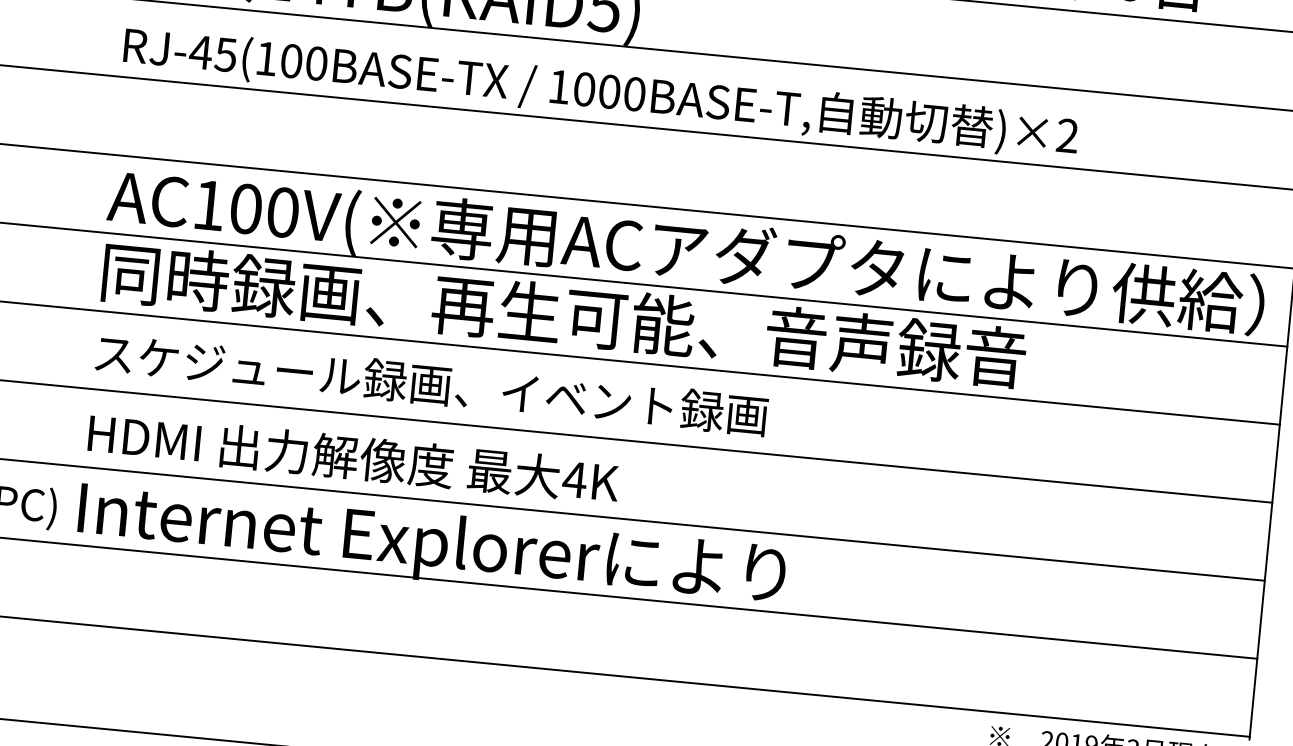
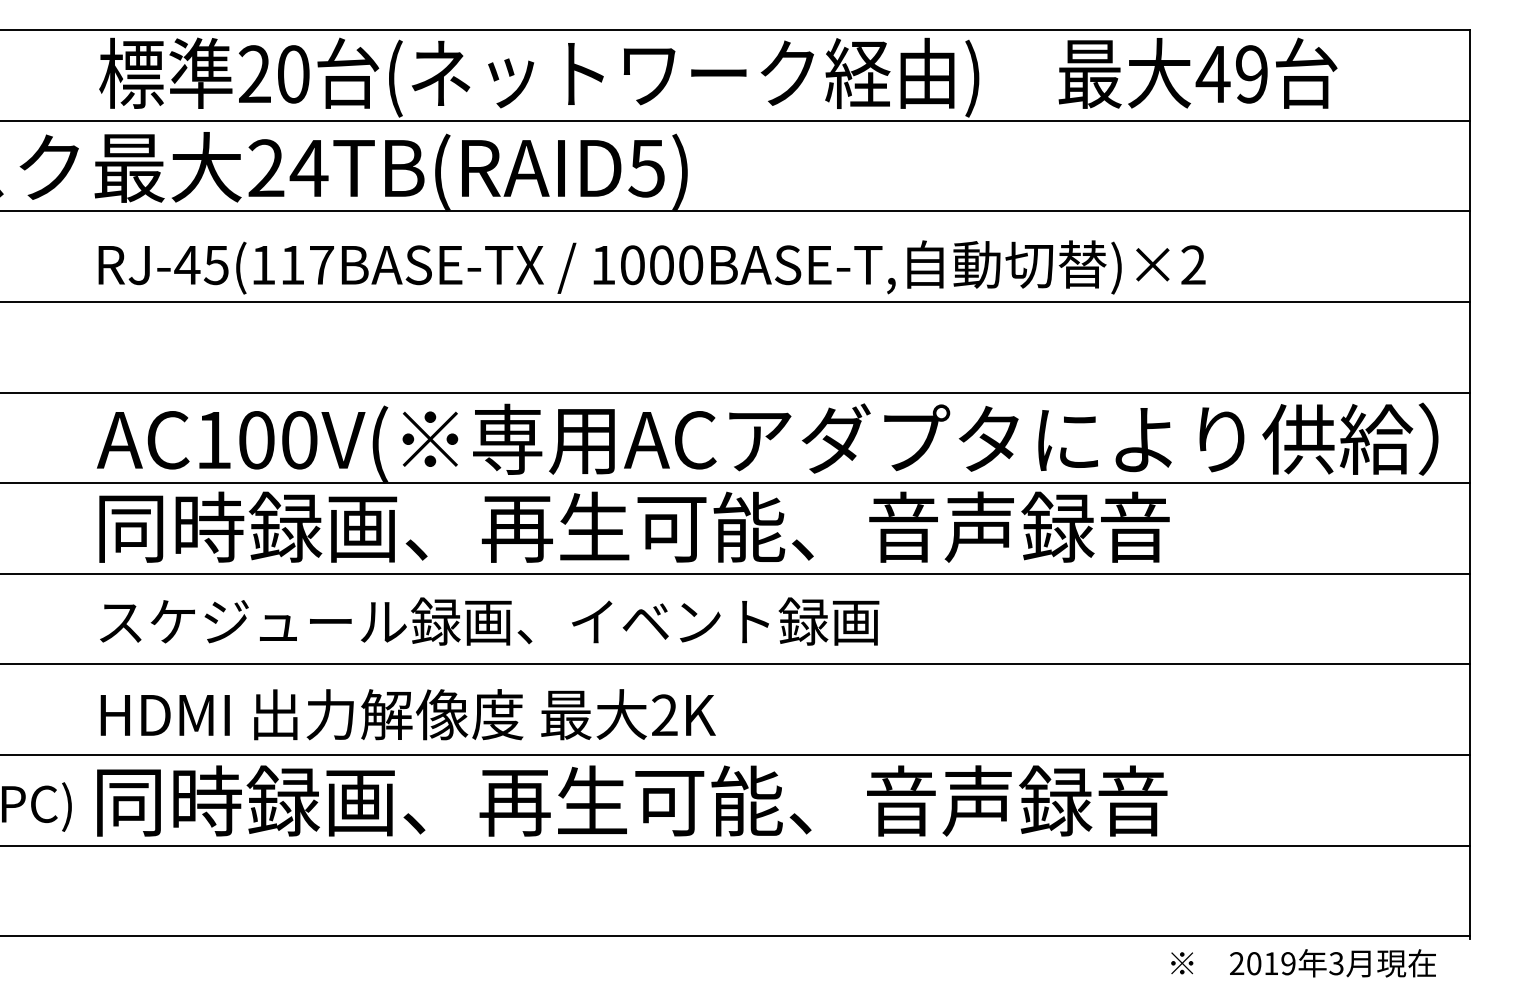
text: (304, 62) -> (307, 265), RJ-45(100BASE-TX -> RJ-45(117BASE-TX
text: (574, 479) -> (664, 714), 4K -> 2K
text: (539, 555) -> (632, 806), Internet Explorerにより -> 同時録画、再生可能、音声録音

